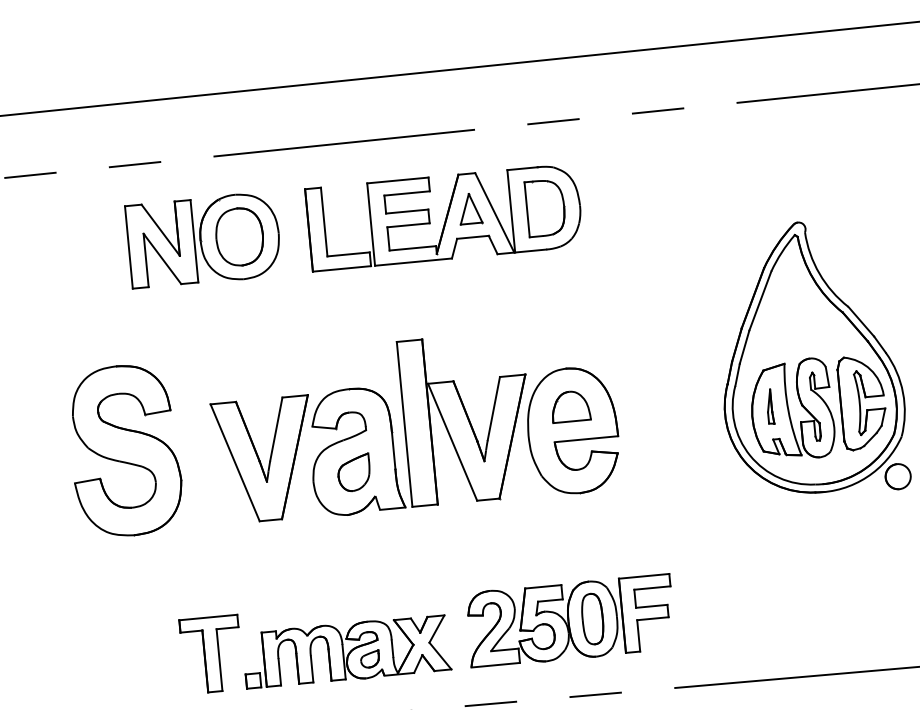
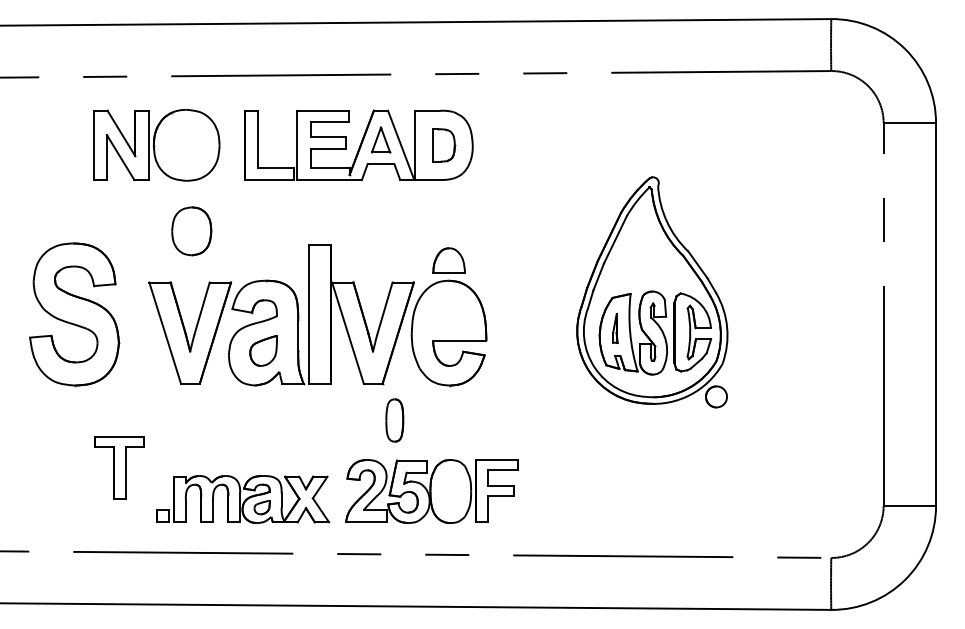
part: (545, 208) -> (443, 145), size x0.7
part: (239, 237) -> (191, 231), moved
part: (569, 406) -> (448, 260), moved
part: (592, 619) -> (394, 420), moved
part: (211, 653) -> (119, 467), moved

